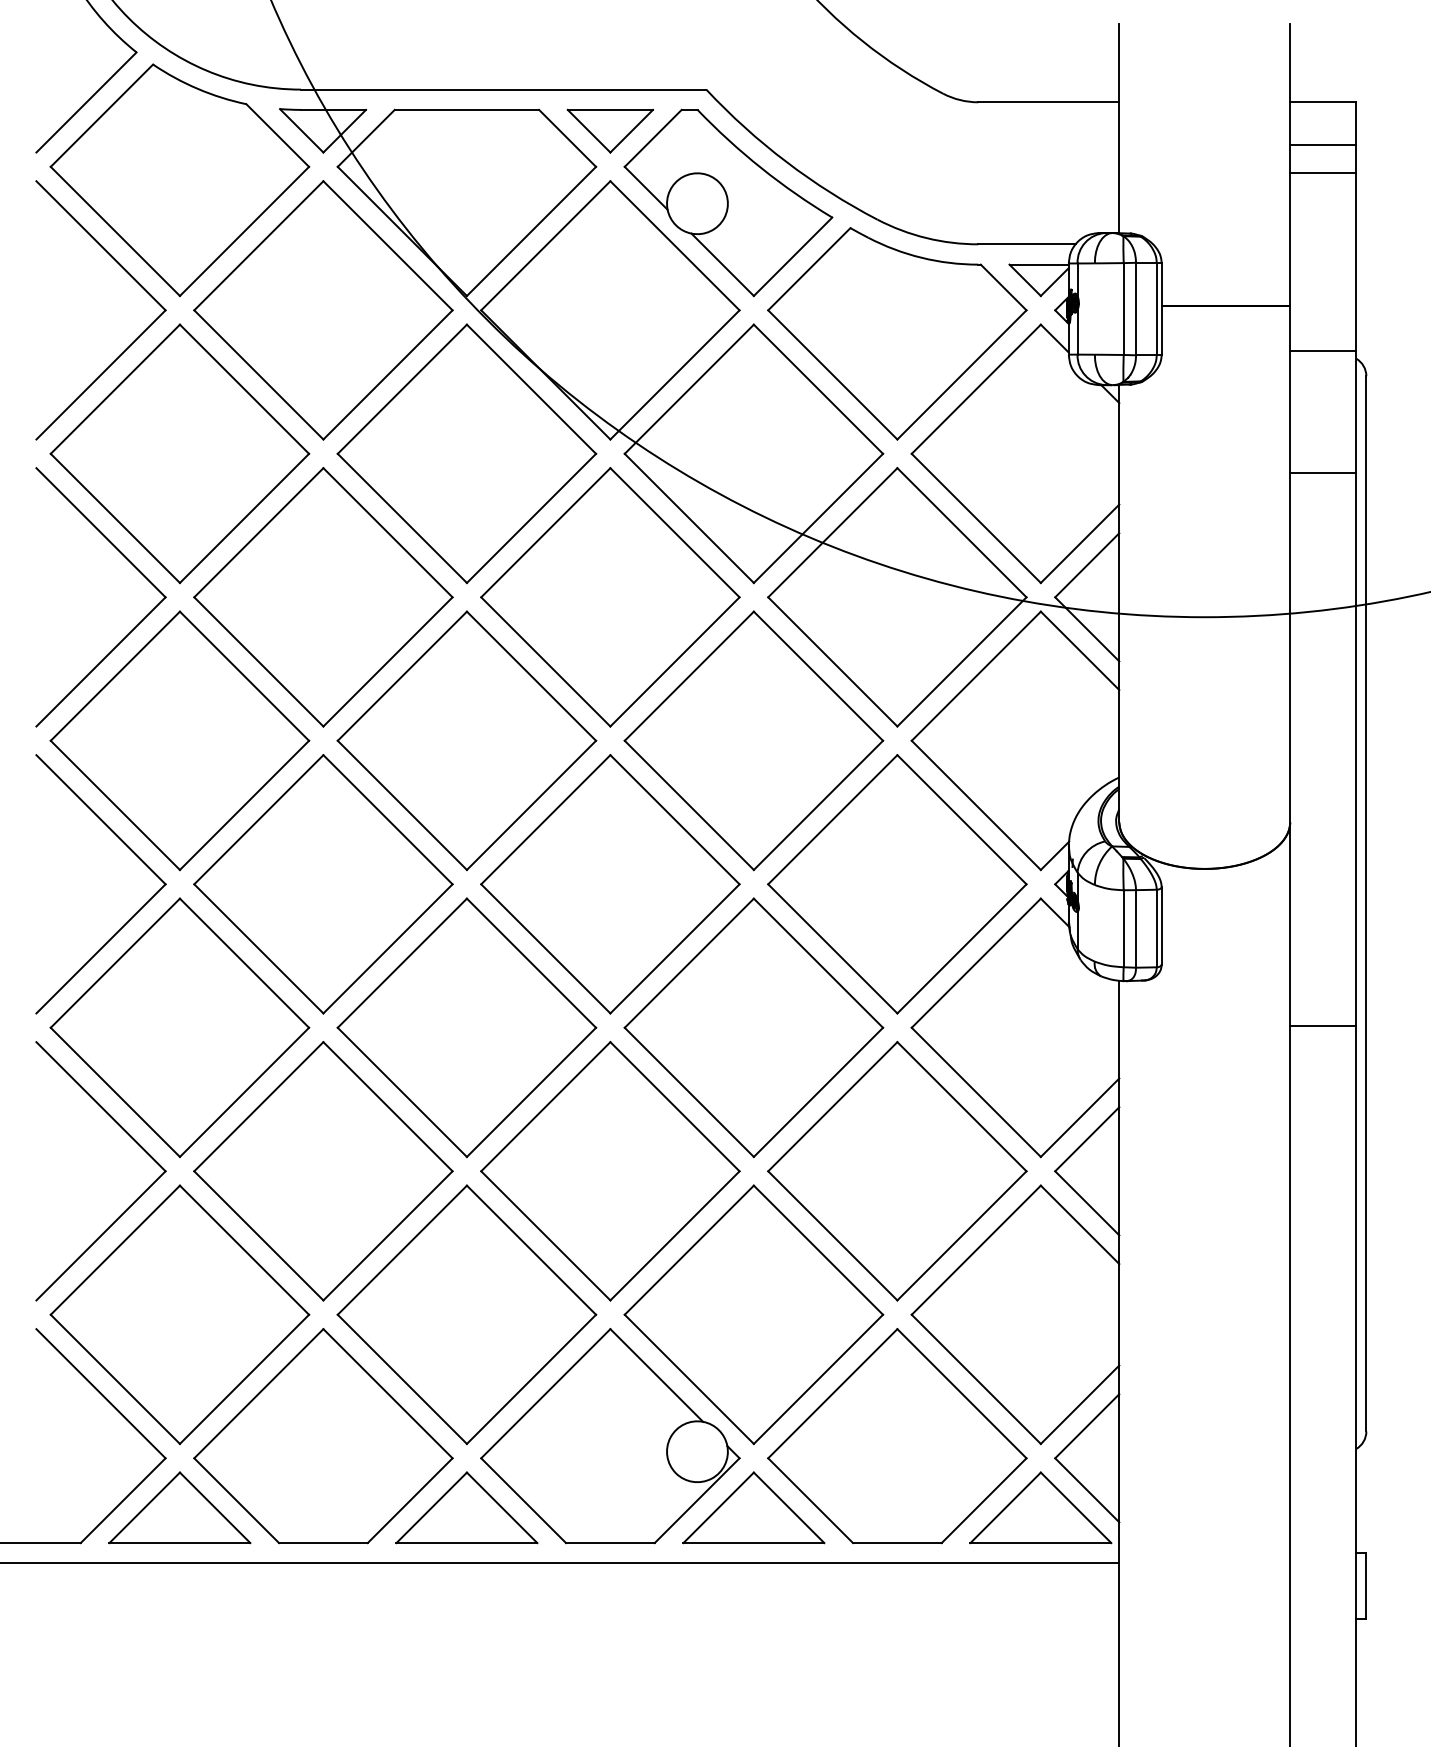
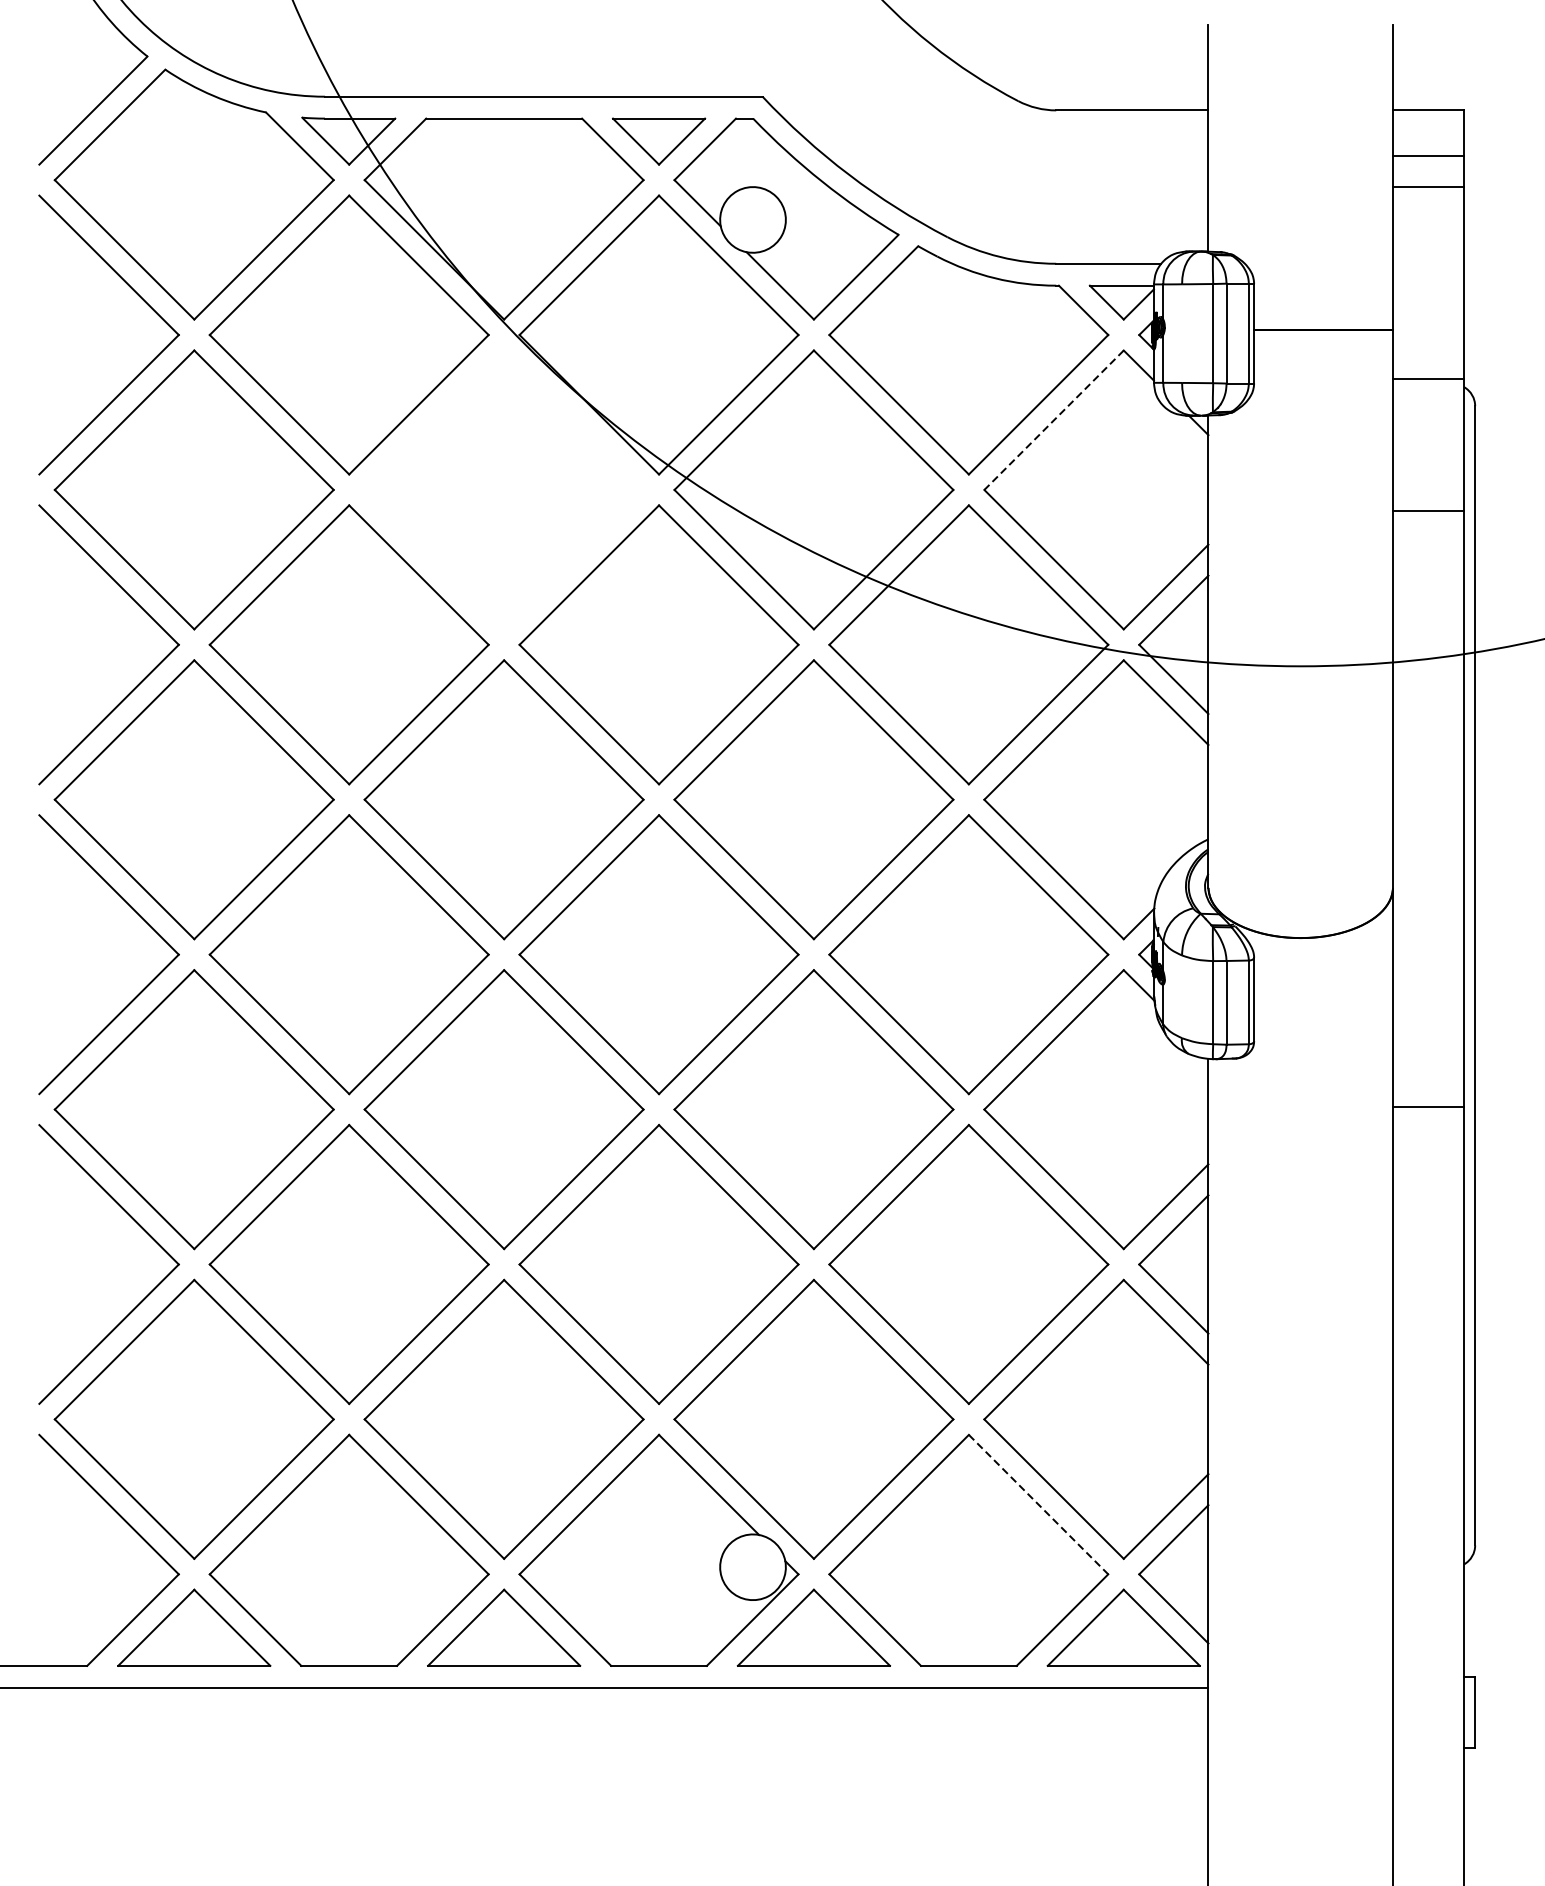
line: (975, 389) -> (1053, 420), solid -> dashed
part: (466, 453) -> (503, 489), removed
line: (962, 1394) -> (1039, 1505), solid -> dashed

